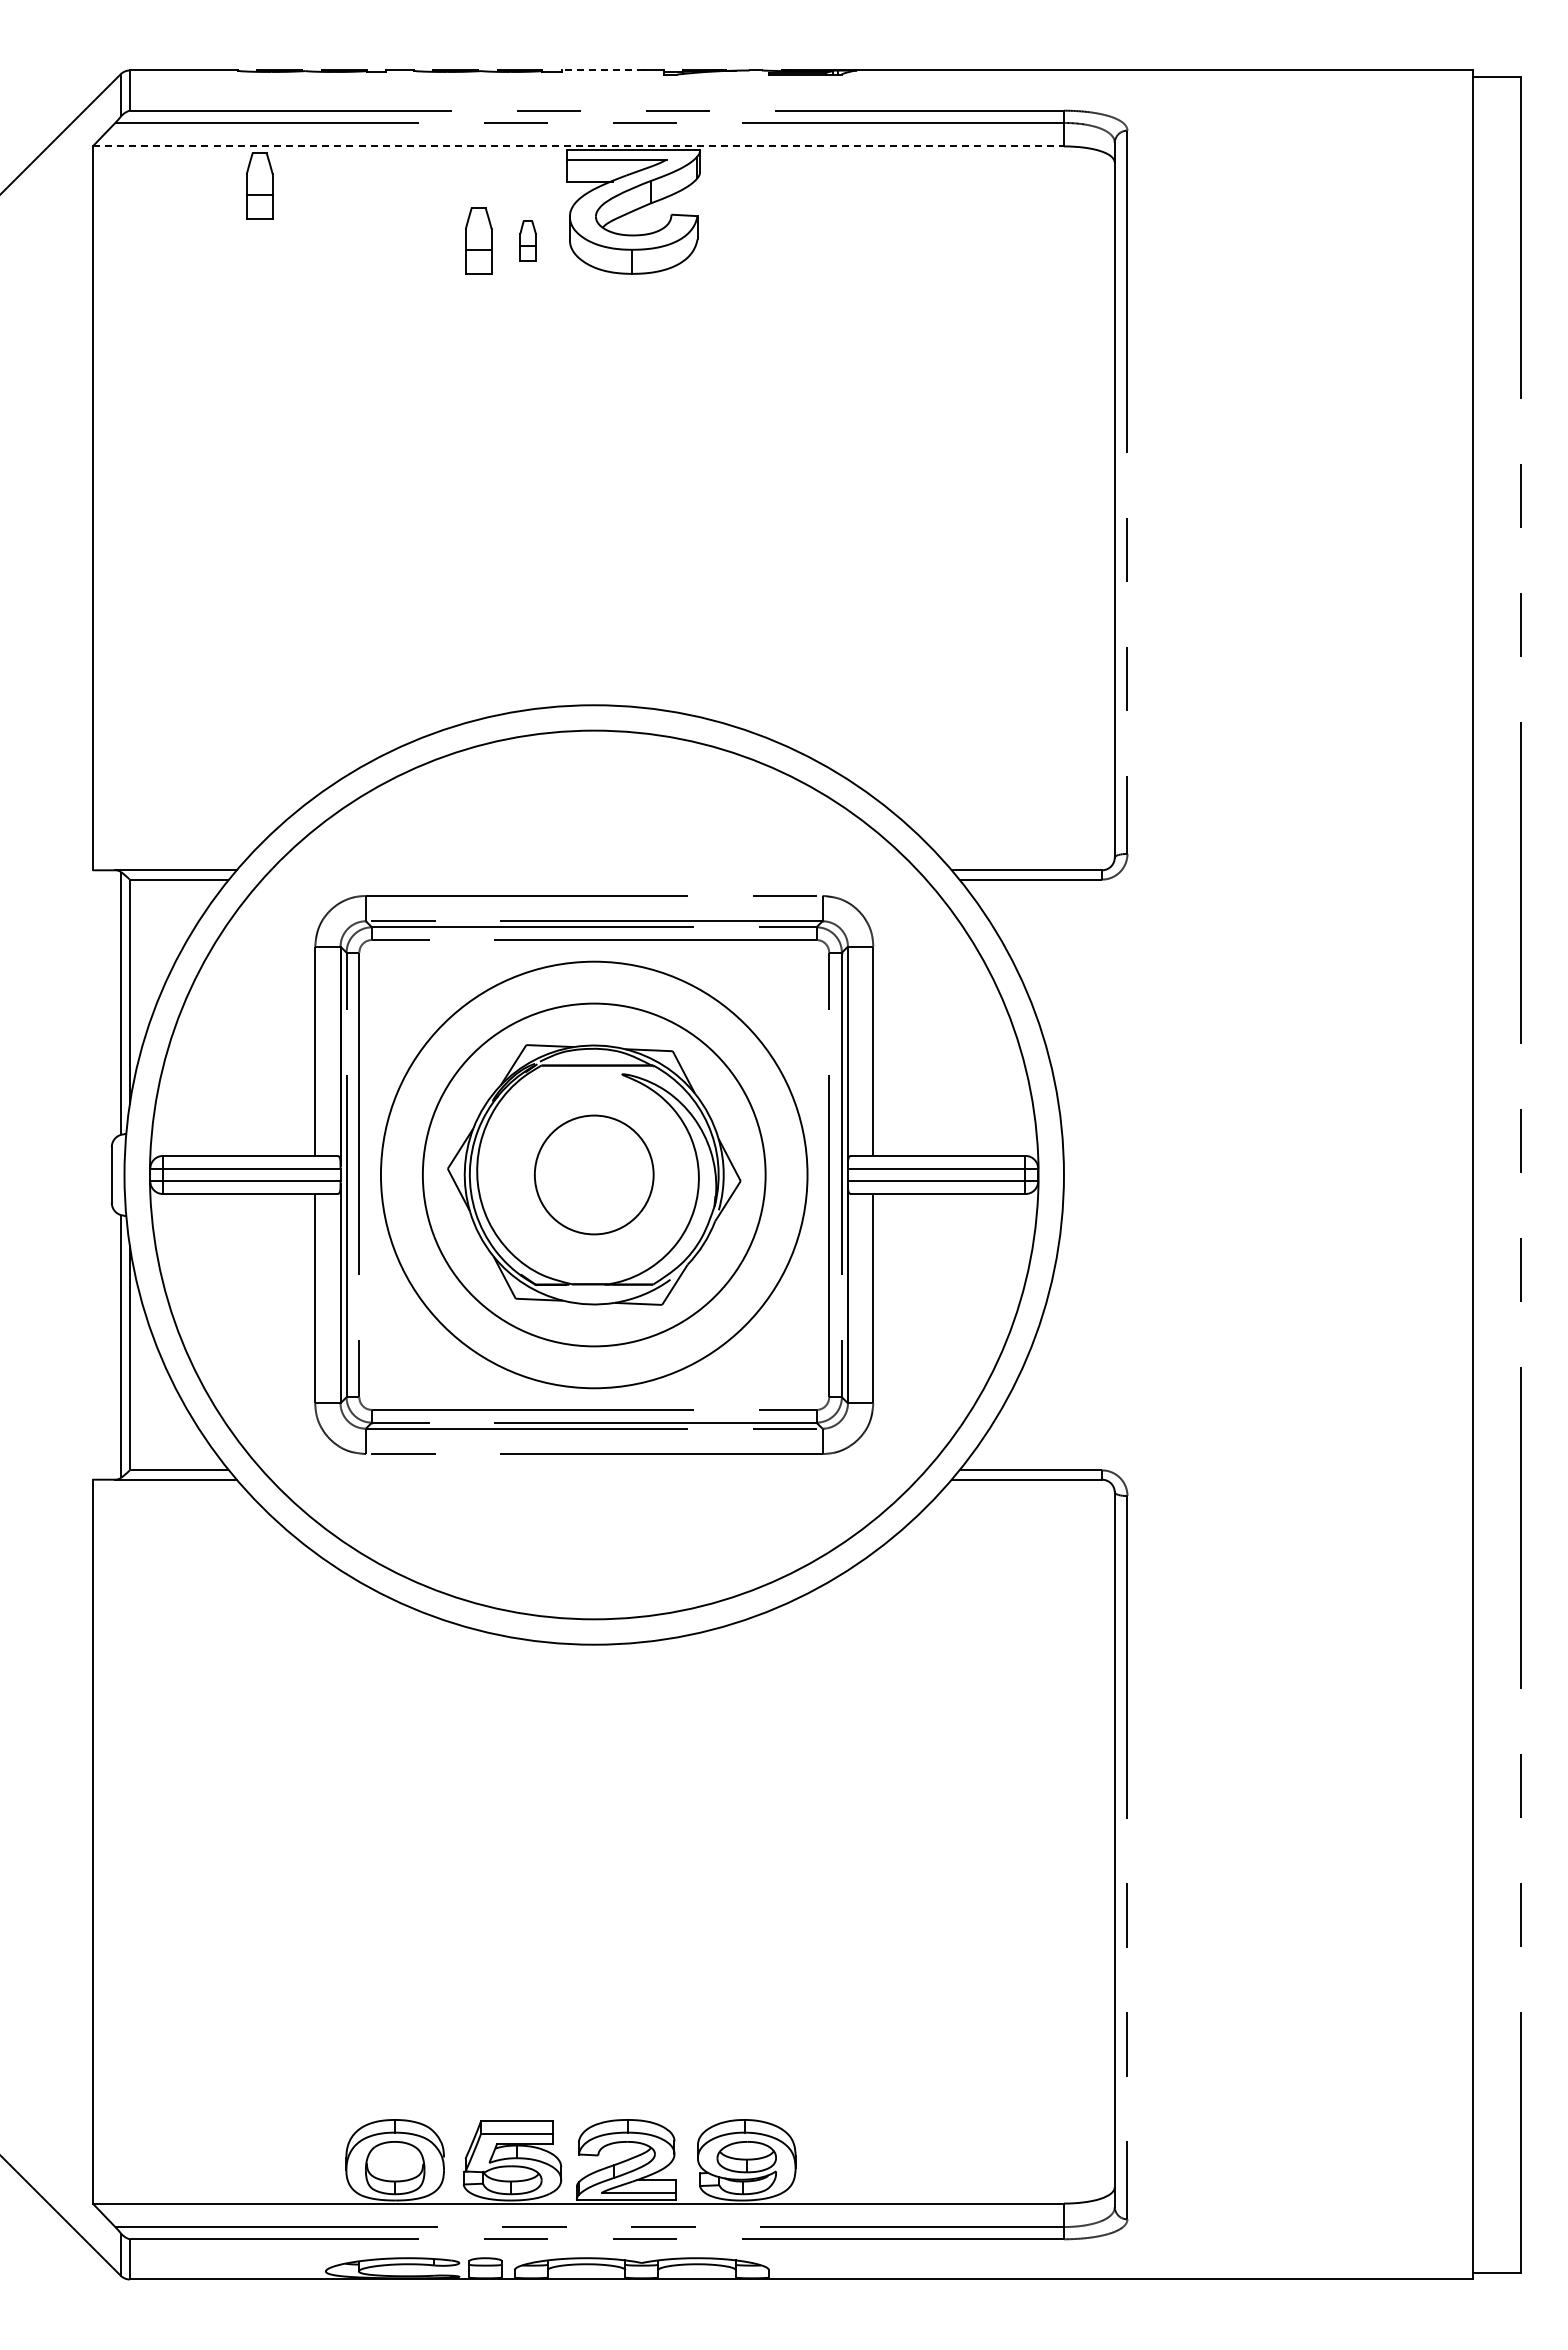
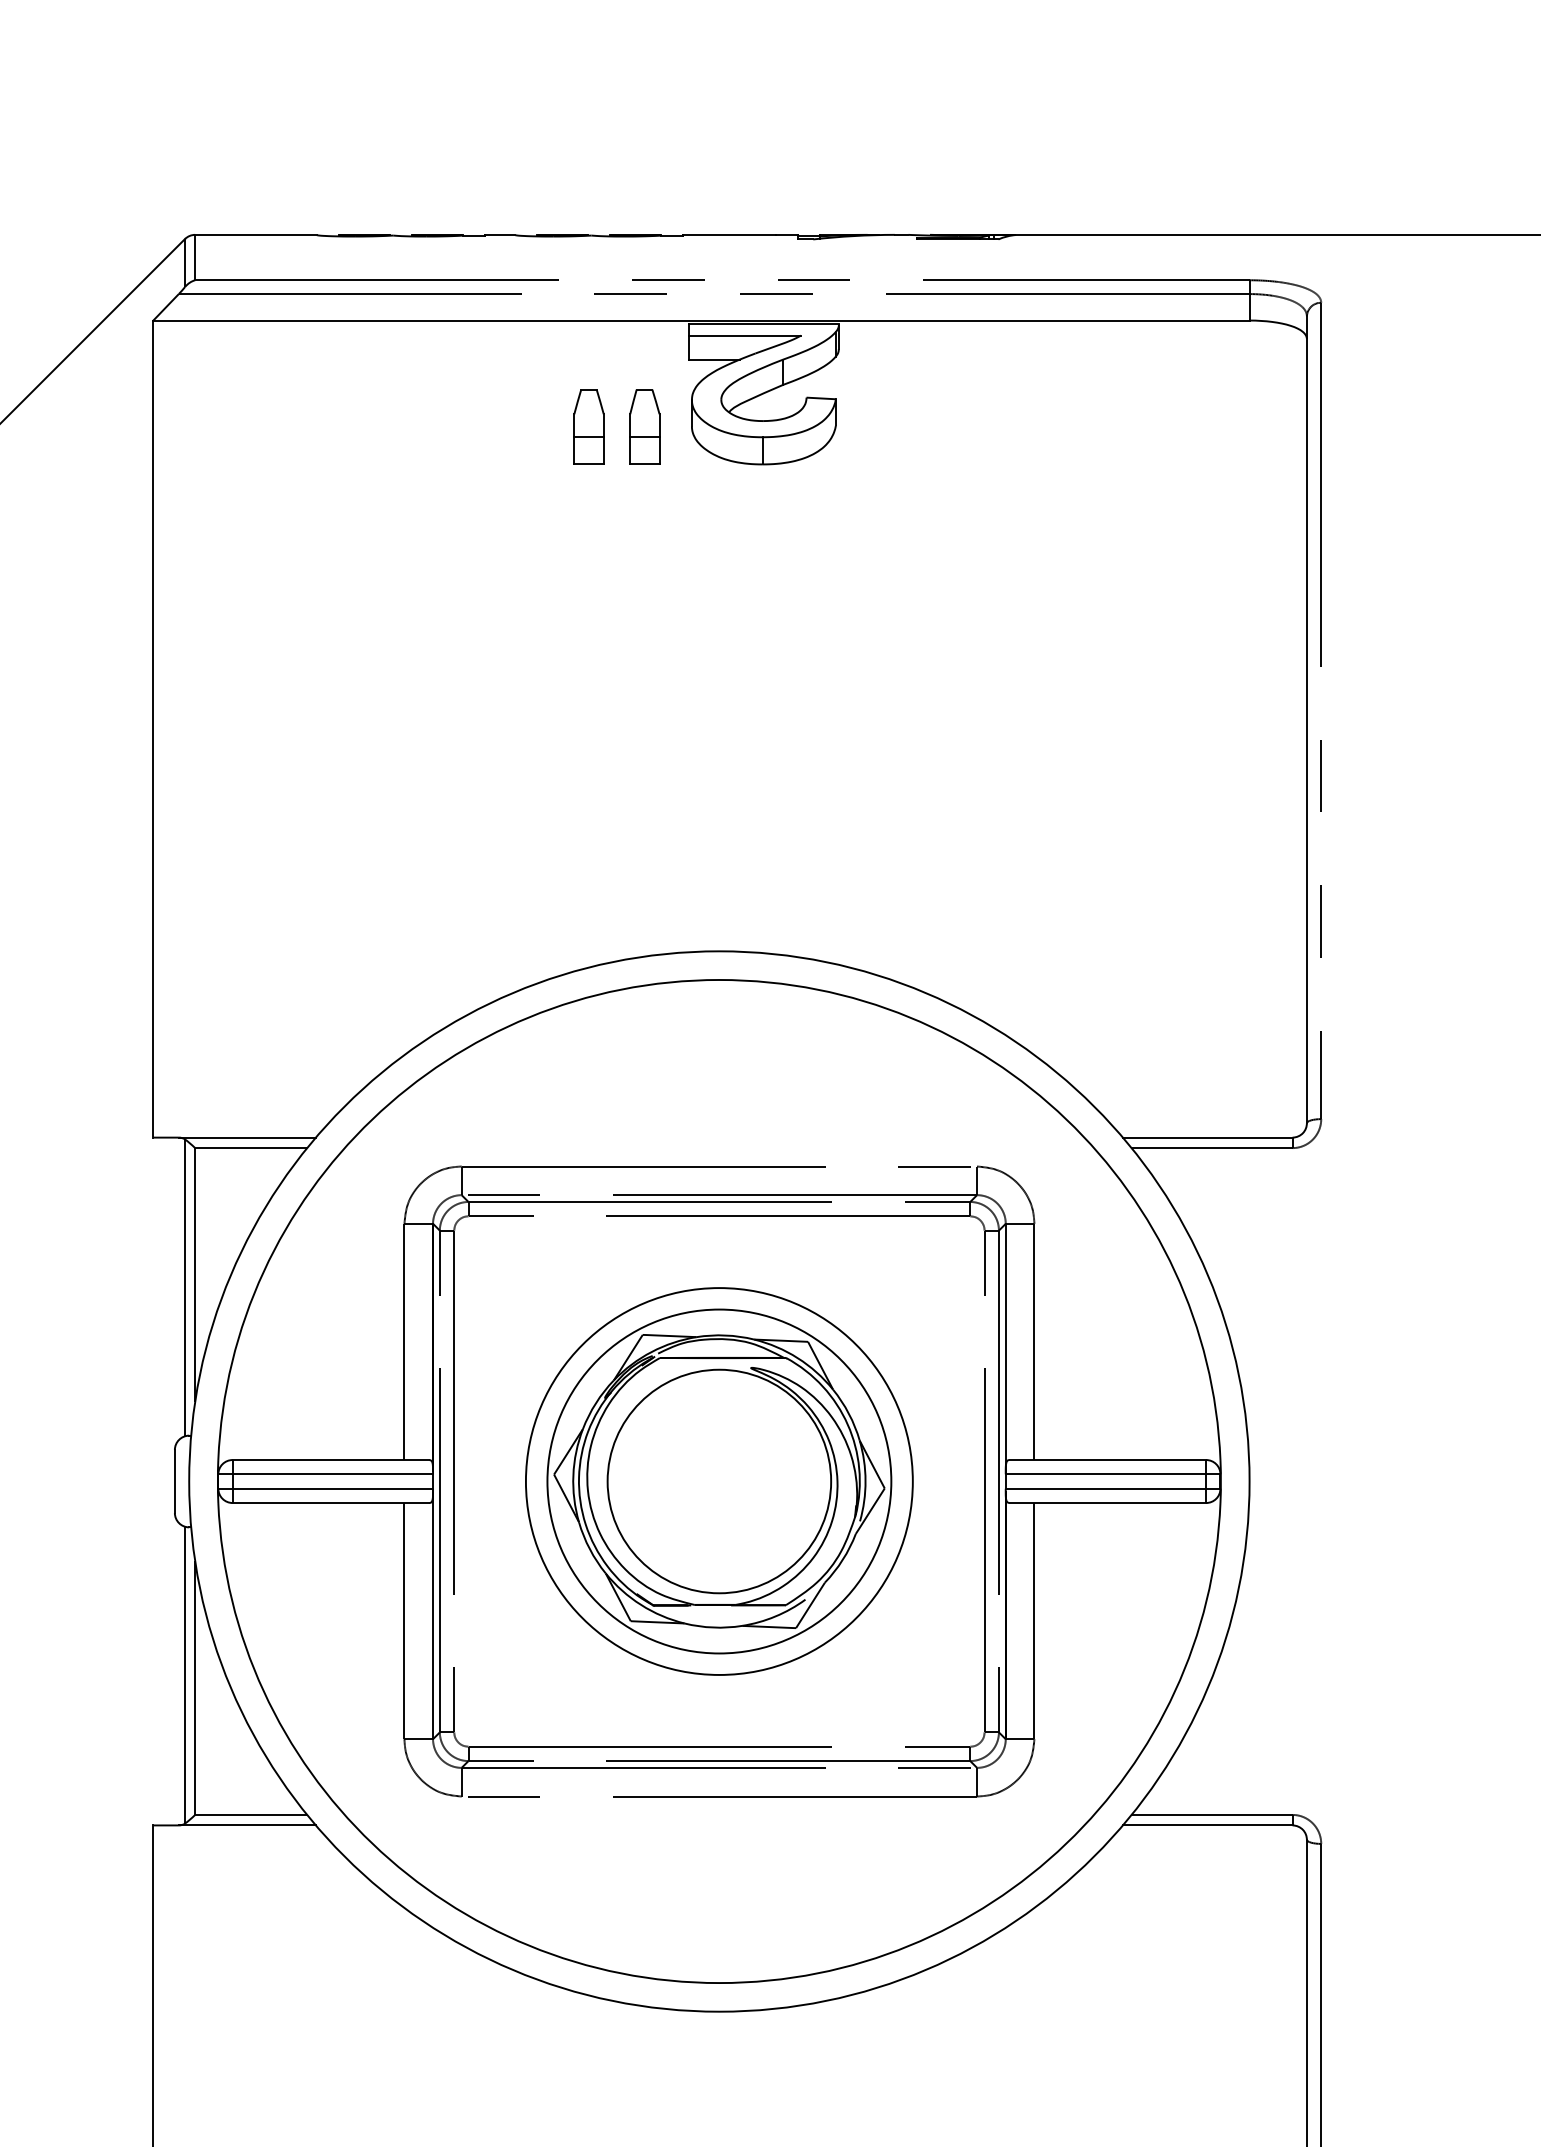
line: (602, 70) -> (728, 234), dashed -> solid
line: (578, 146) -> (701, 320), dashed -> solid
part: (259, 185) -> (341, 364), removed
part: (527, 240) -> (644, 426), size x1.67
circle: (593, 1174) -> (718, 1480), size x0.71
circle: (594, 1174) -> (719, 1480), size x1.67

